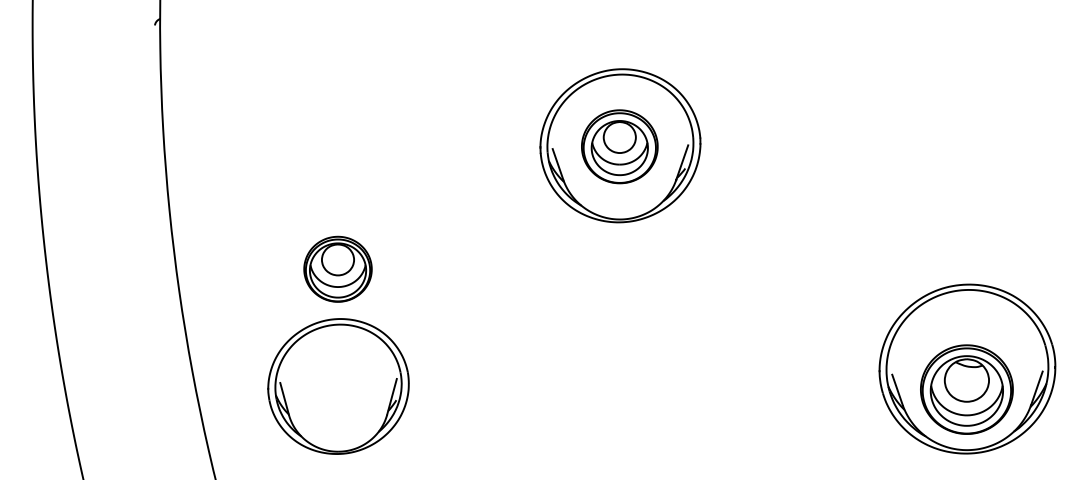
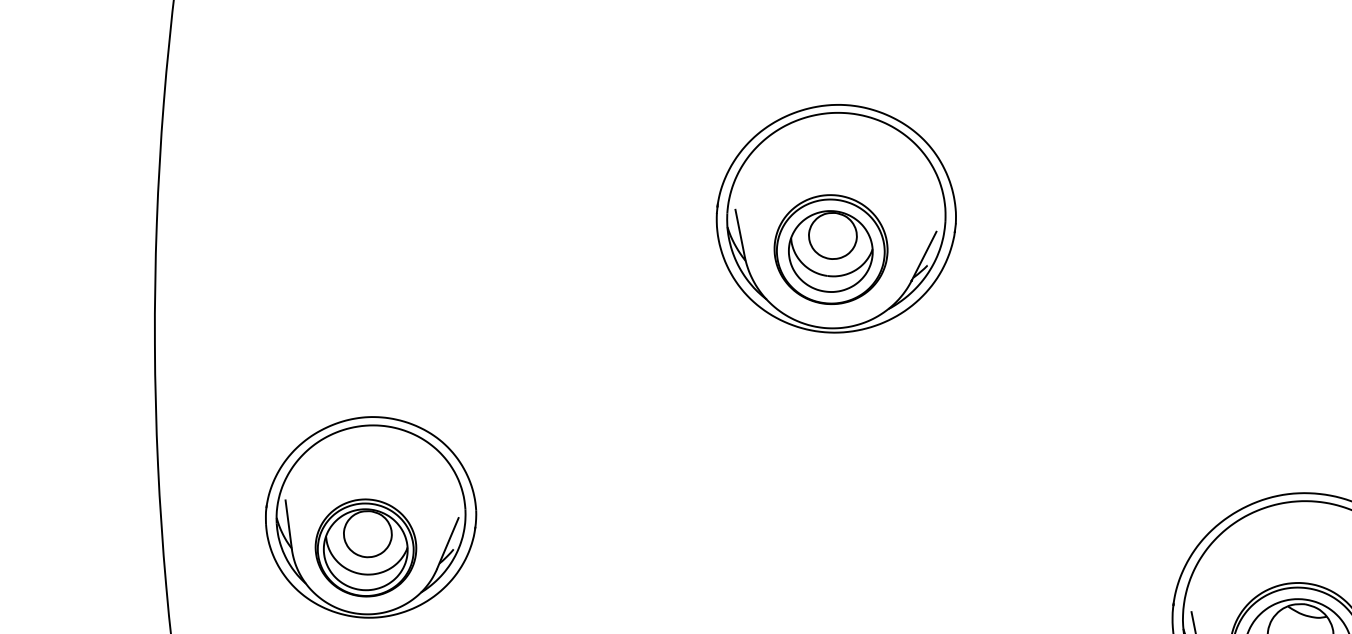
part: (619, 146) -> (830, 249), moved
part: (337, 268) -> (365, 546), moved

